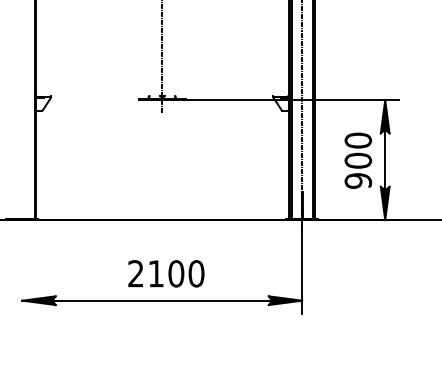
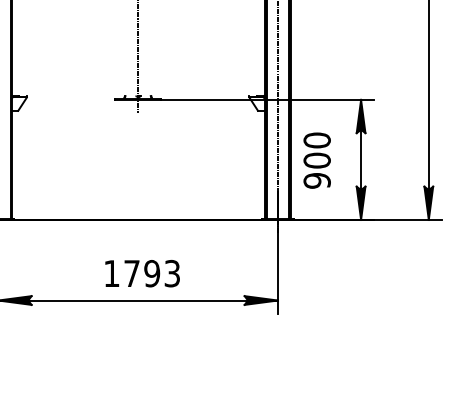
text: (357, 160) -> (316, 160), moved
text: (166, 273) -> (142, 273), 2100 -> 1793

